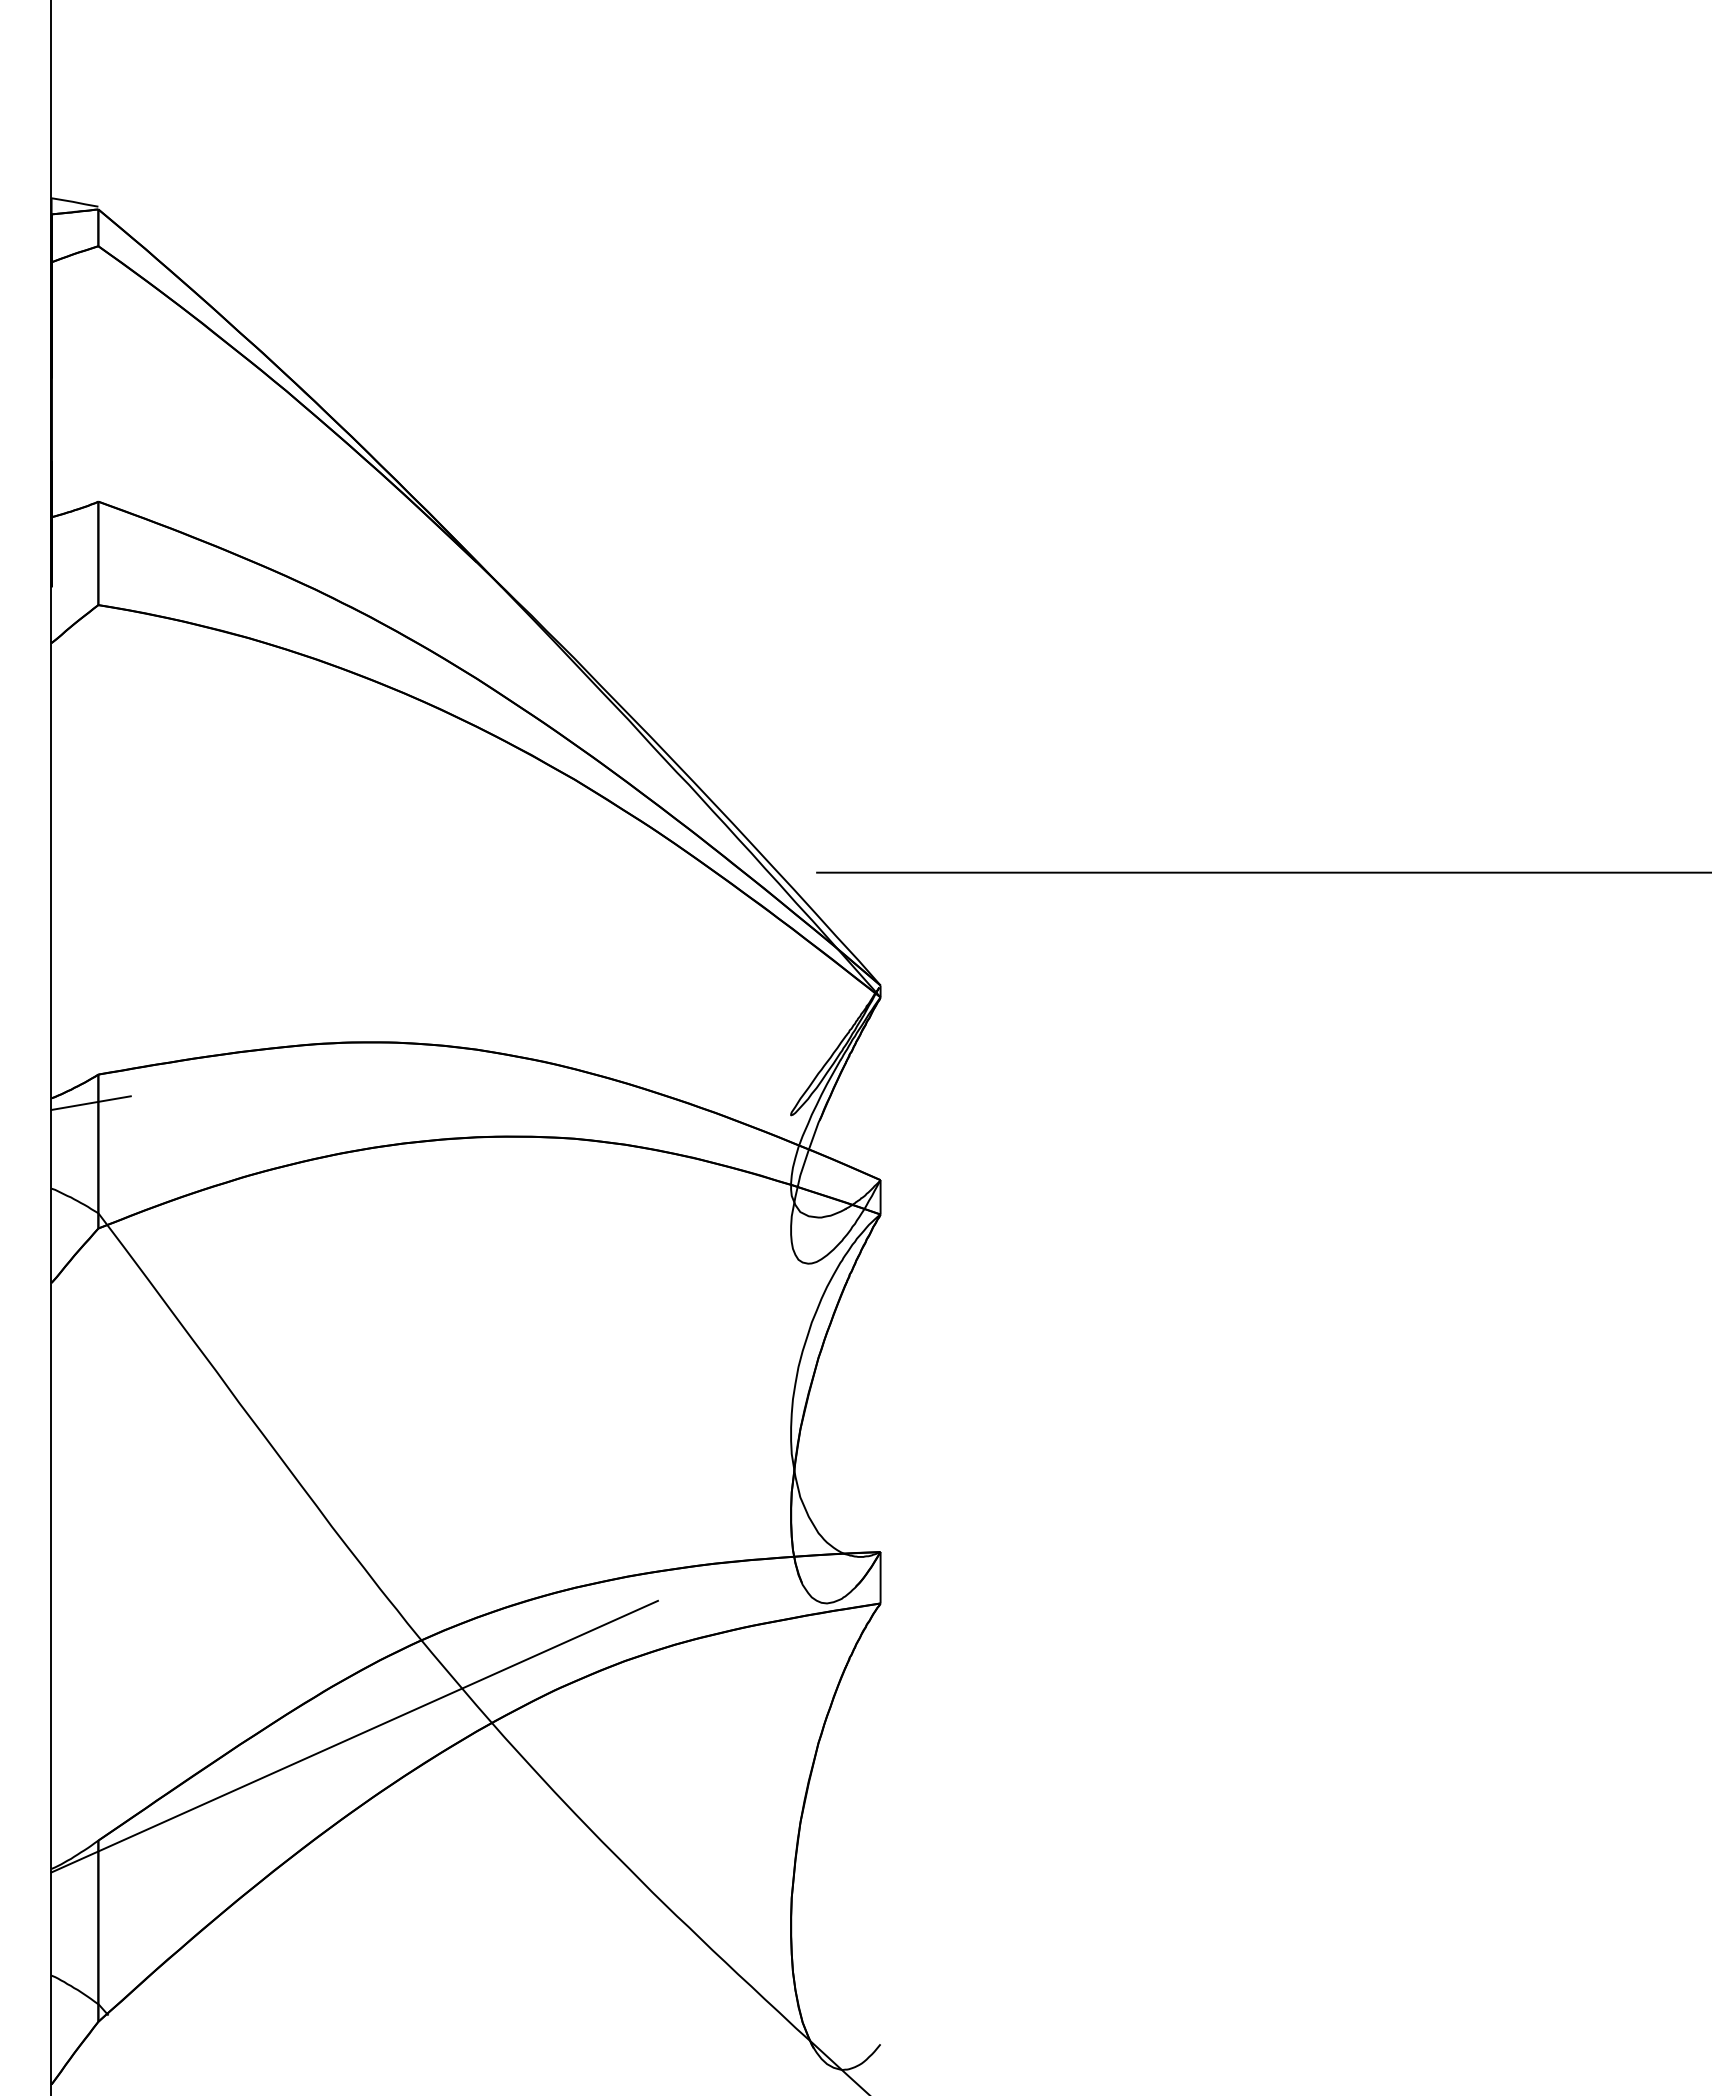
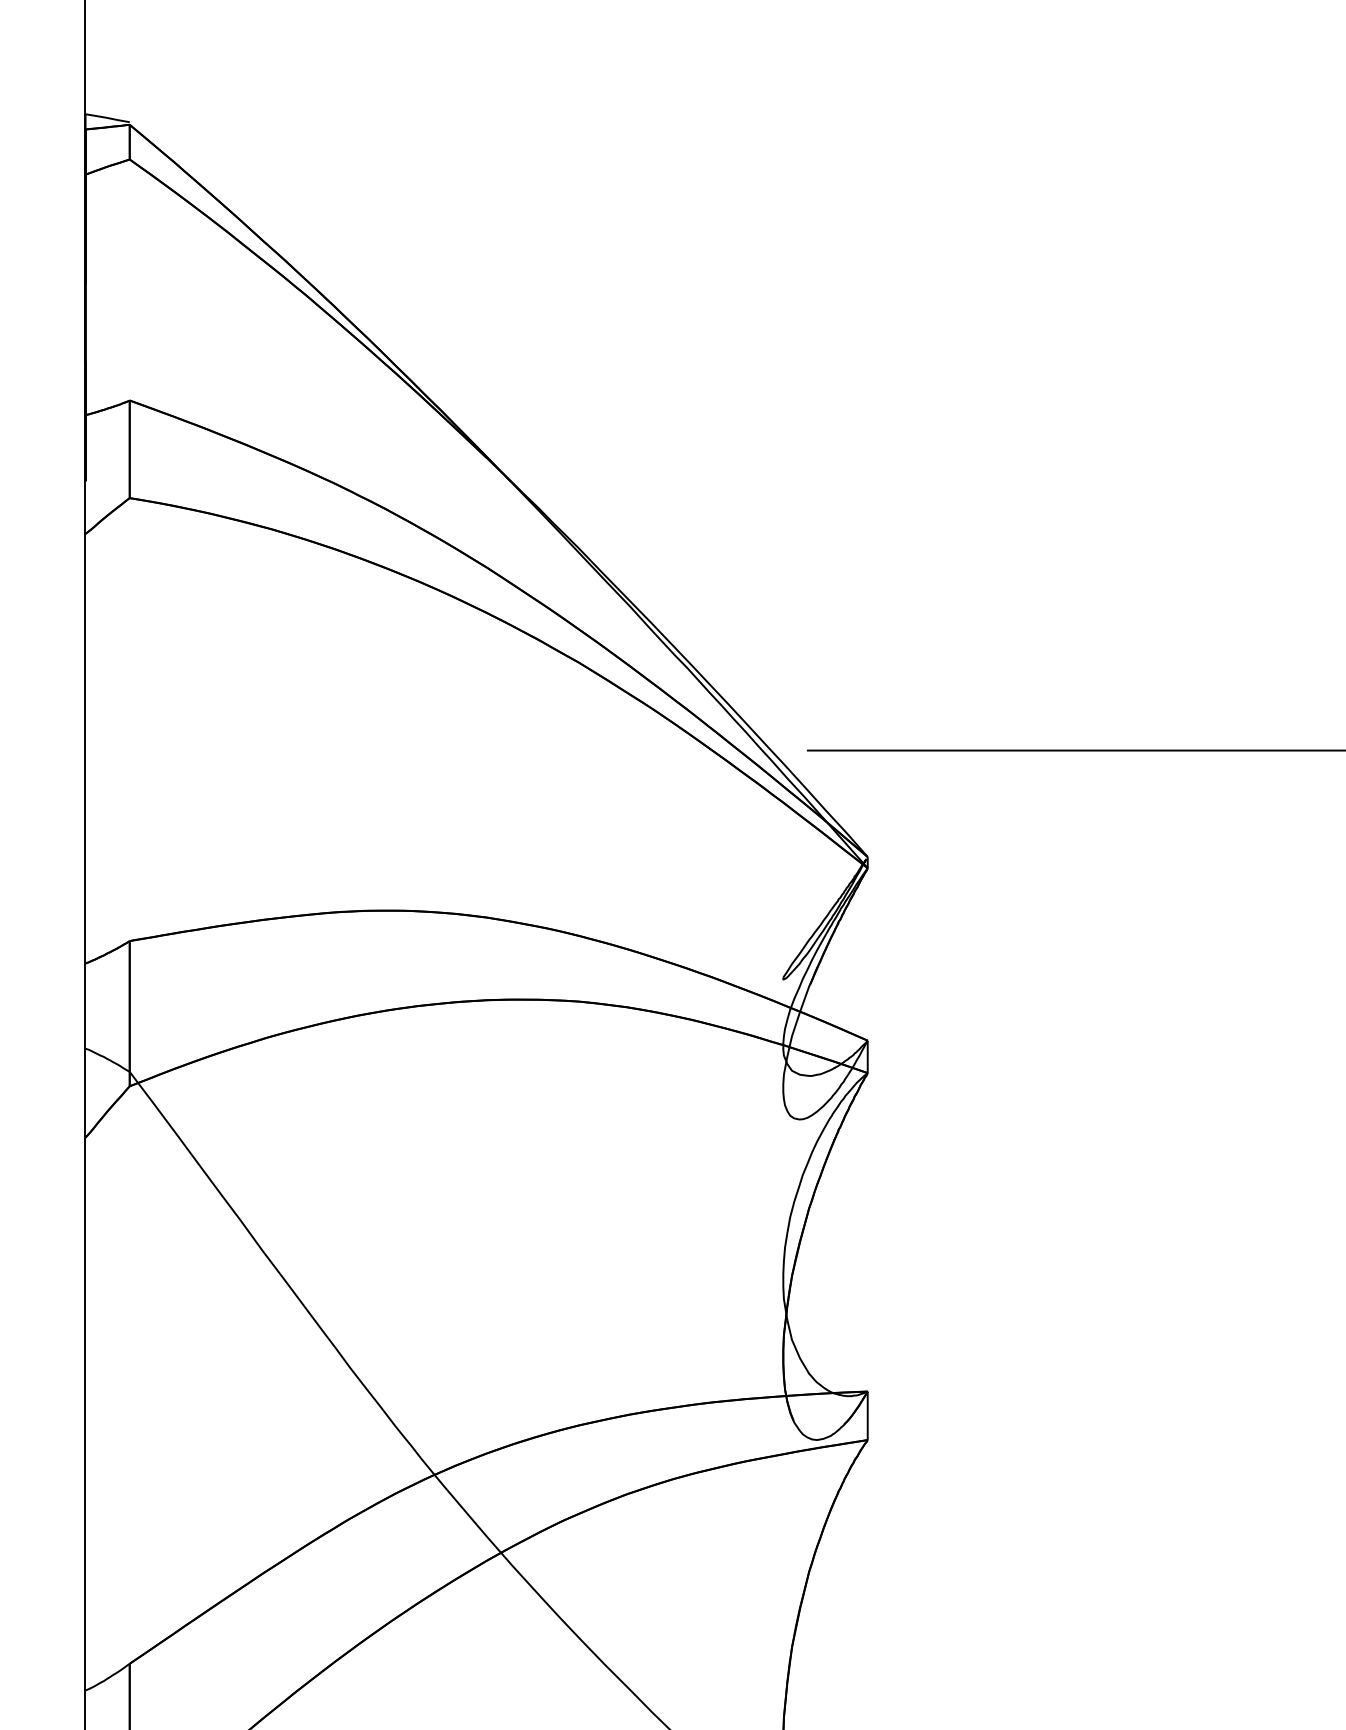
line: (90, 1102) -> (122, 967), removed
line: (354, 1736) -> (371, 1565), removed

